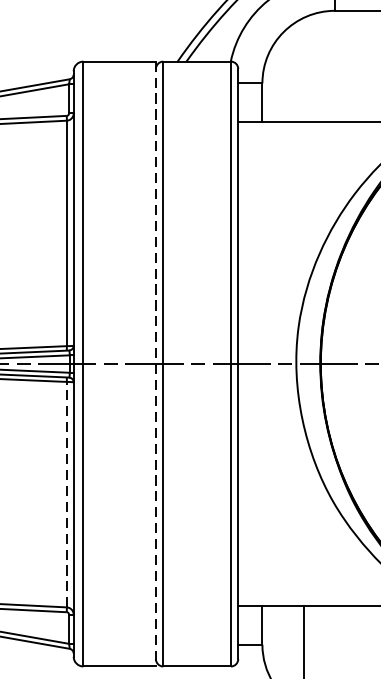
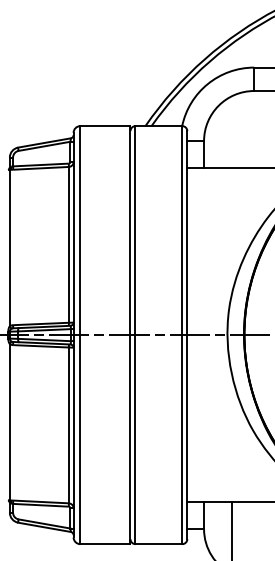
line: (156, 364) -> (130, 335), dashed -> solid
line: (66, 494) -> (68, 425), dashed -> solid

